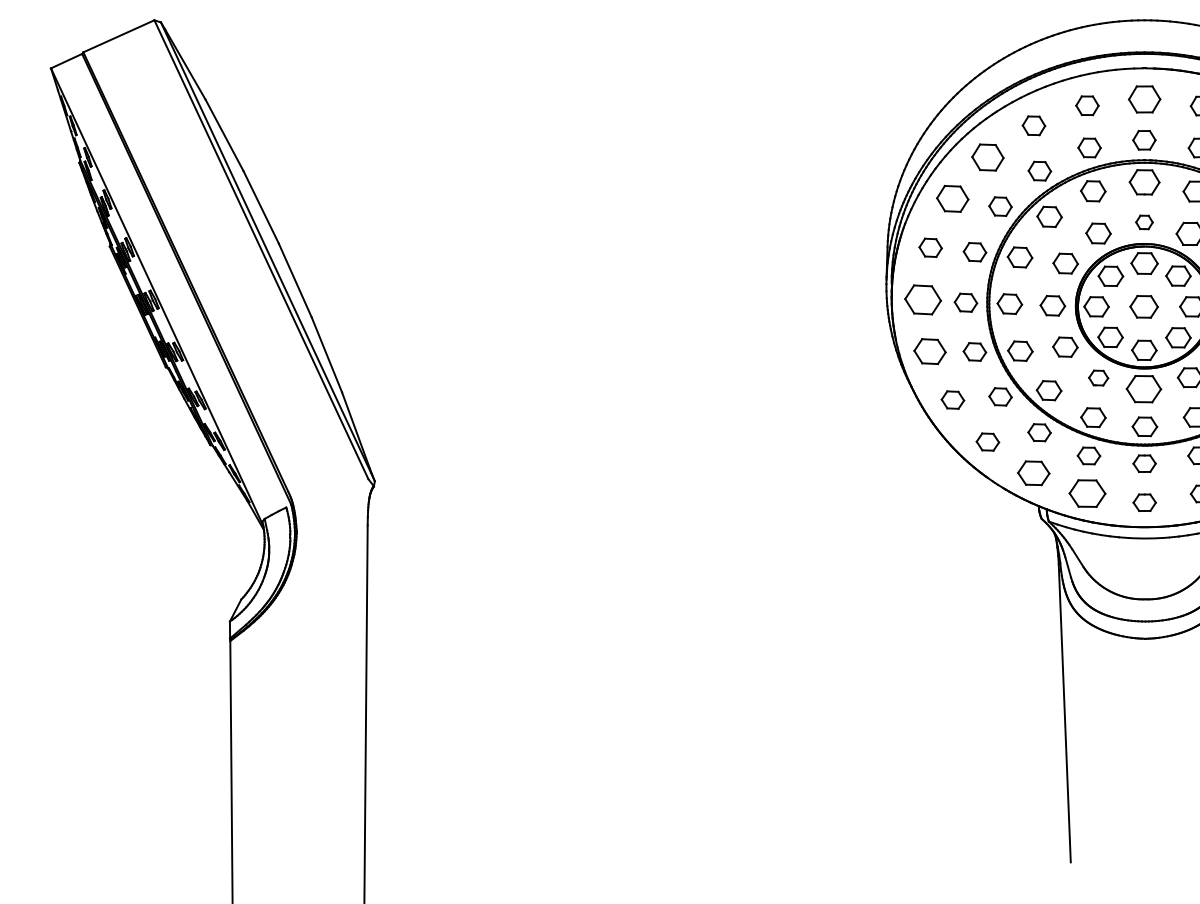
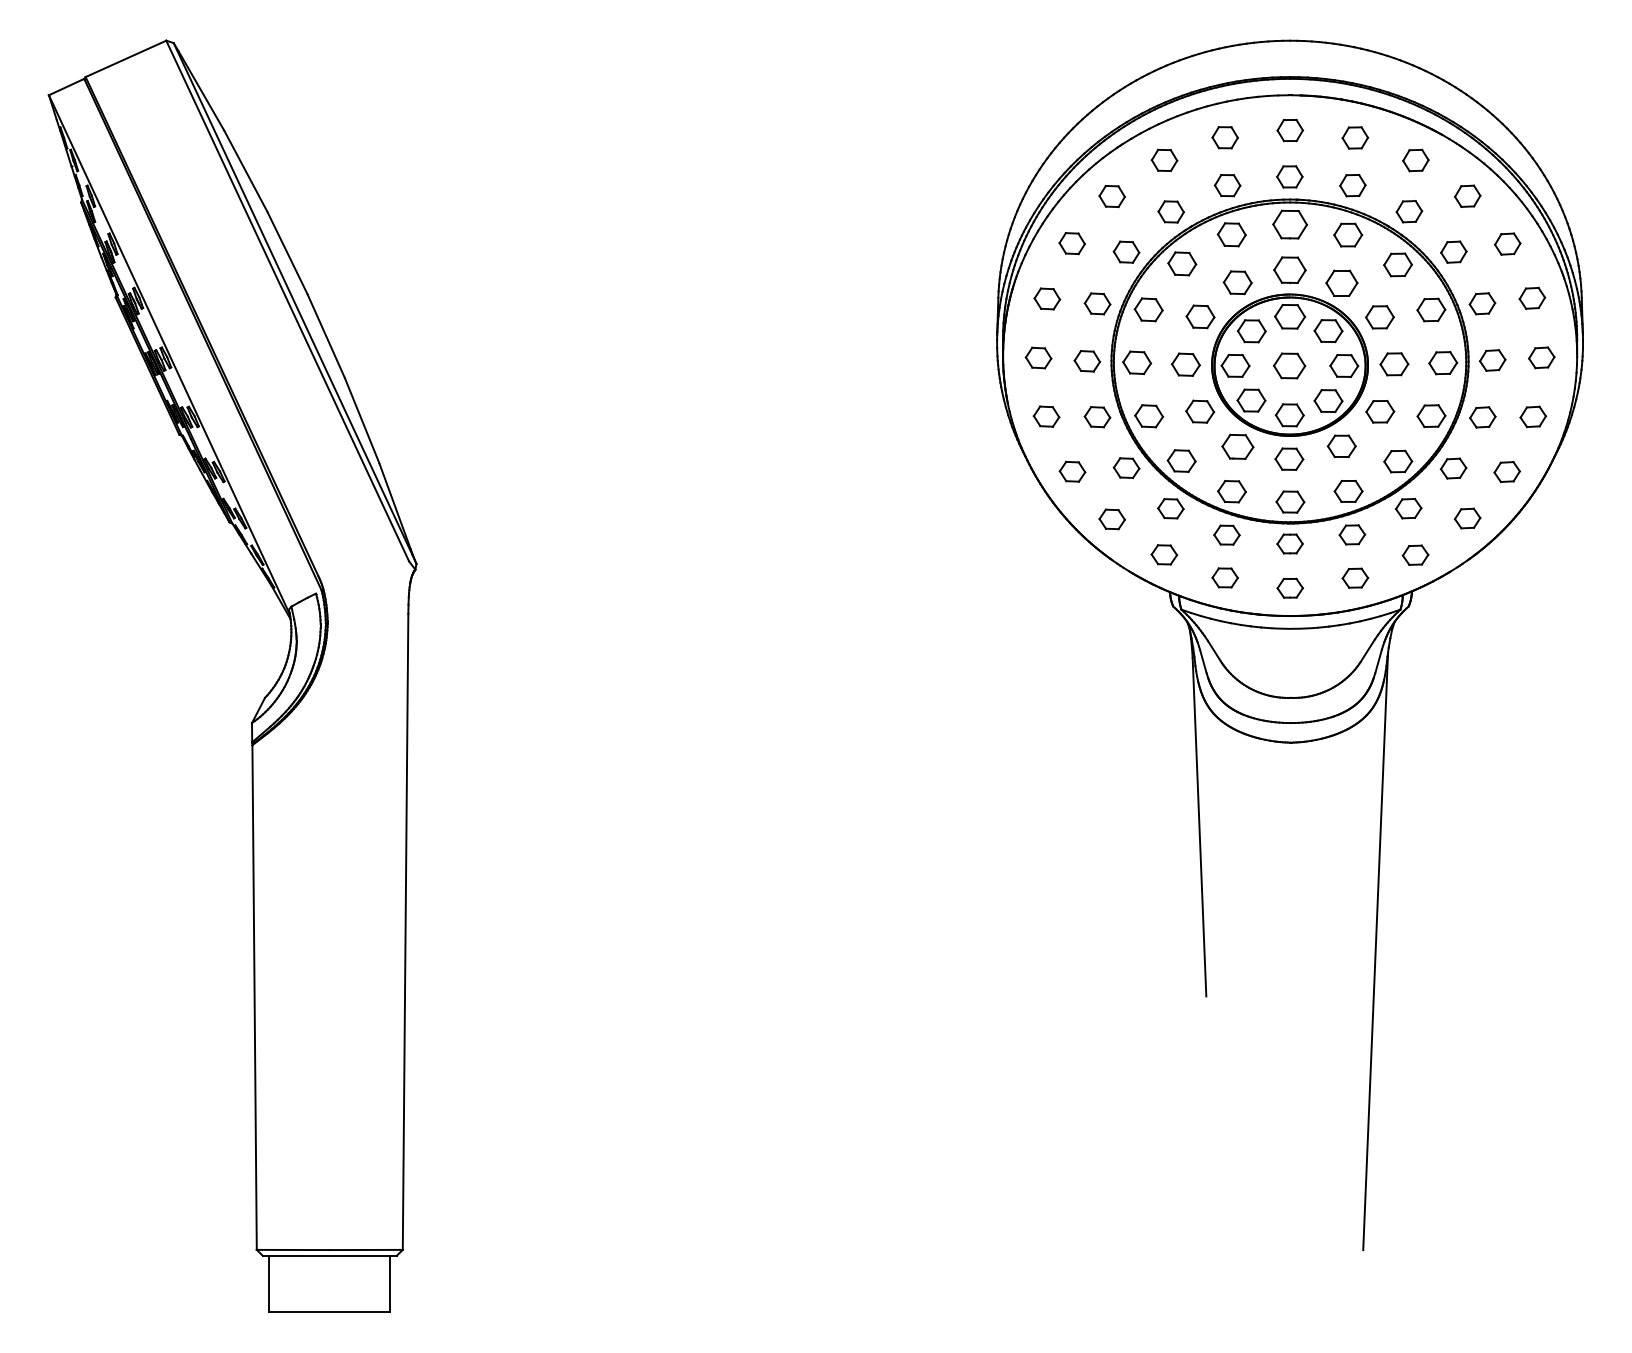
part: (1144, 99) -> (1290, 130), size x0.71
part: (987, 157) -> (1111, 196), size x0.71
part: (951, 198) -> (1071, 243), size x0.71
part: (1144, 221) -> (1289, 269), size x1.67
part: (922, 299) -> (1038, 357), size x0.62
part: (929, 351) -> (1046, 416), size x0.71
part: (1098, 377) -> (1237, 446), size x1.43
part: (1144, 388) -> (1289, 458), size x0.71
part: (1033, 472) -> (1164, 554), size x0.71
part: (1086, 493) -> (1224, 577), size x0.62

